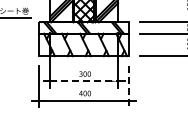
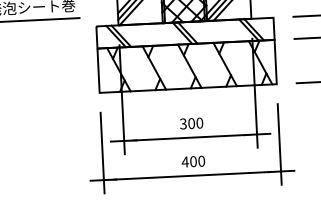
line: (84, 81) -> (191, 138), dashed -> solid
line: (129, 86) -> (279, 143), dashed -> solid

